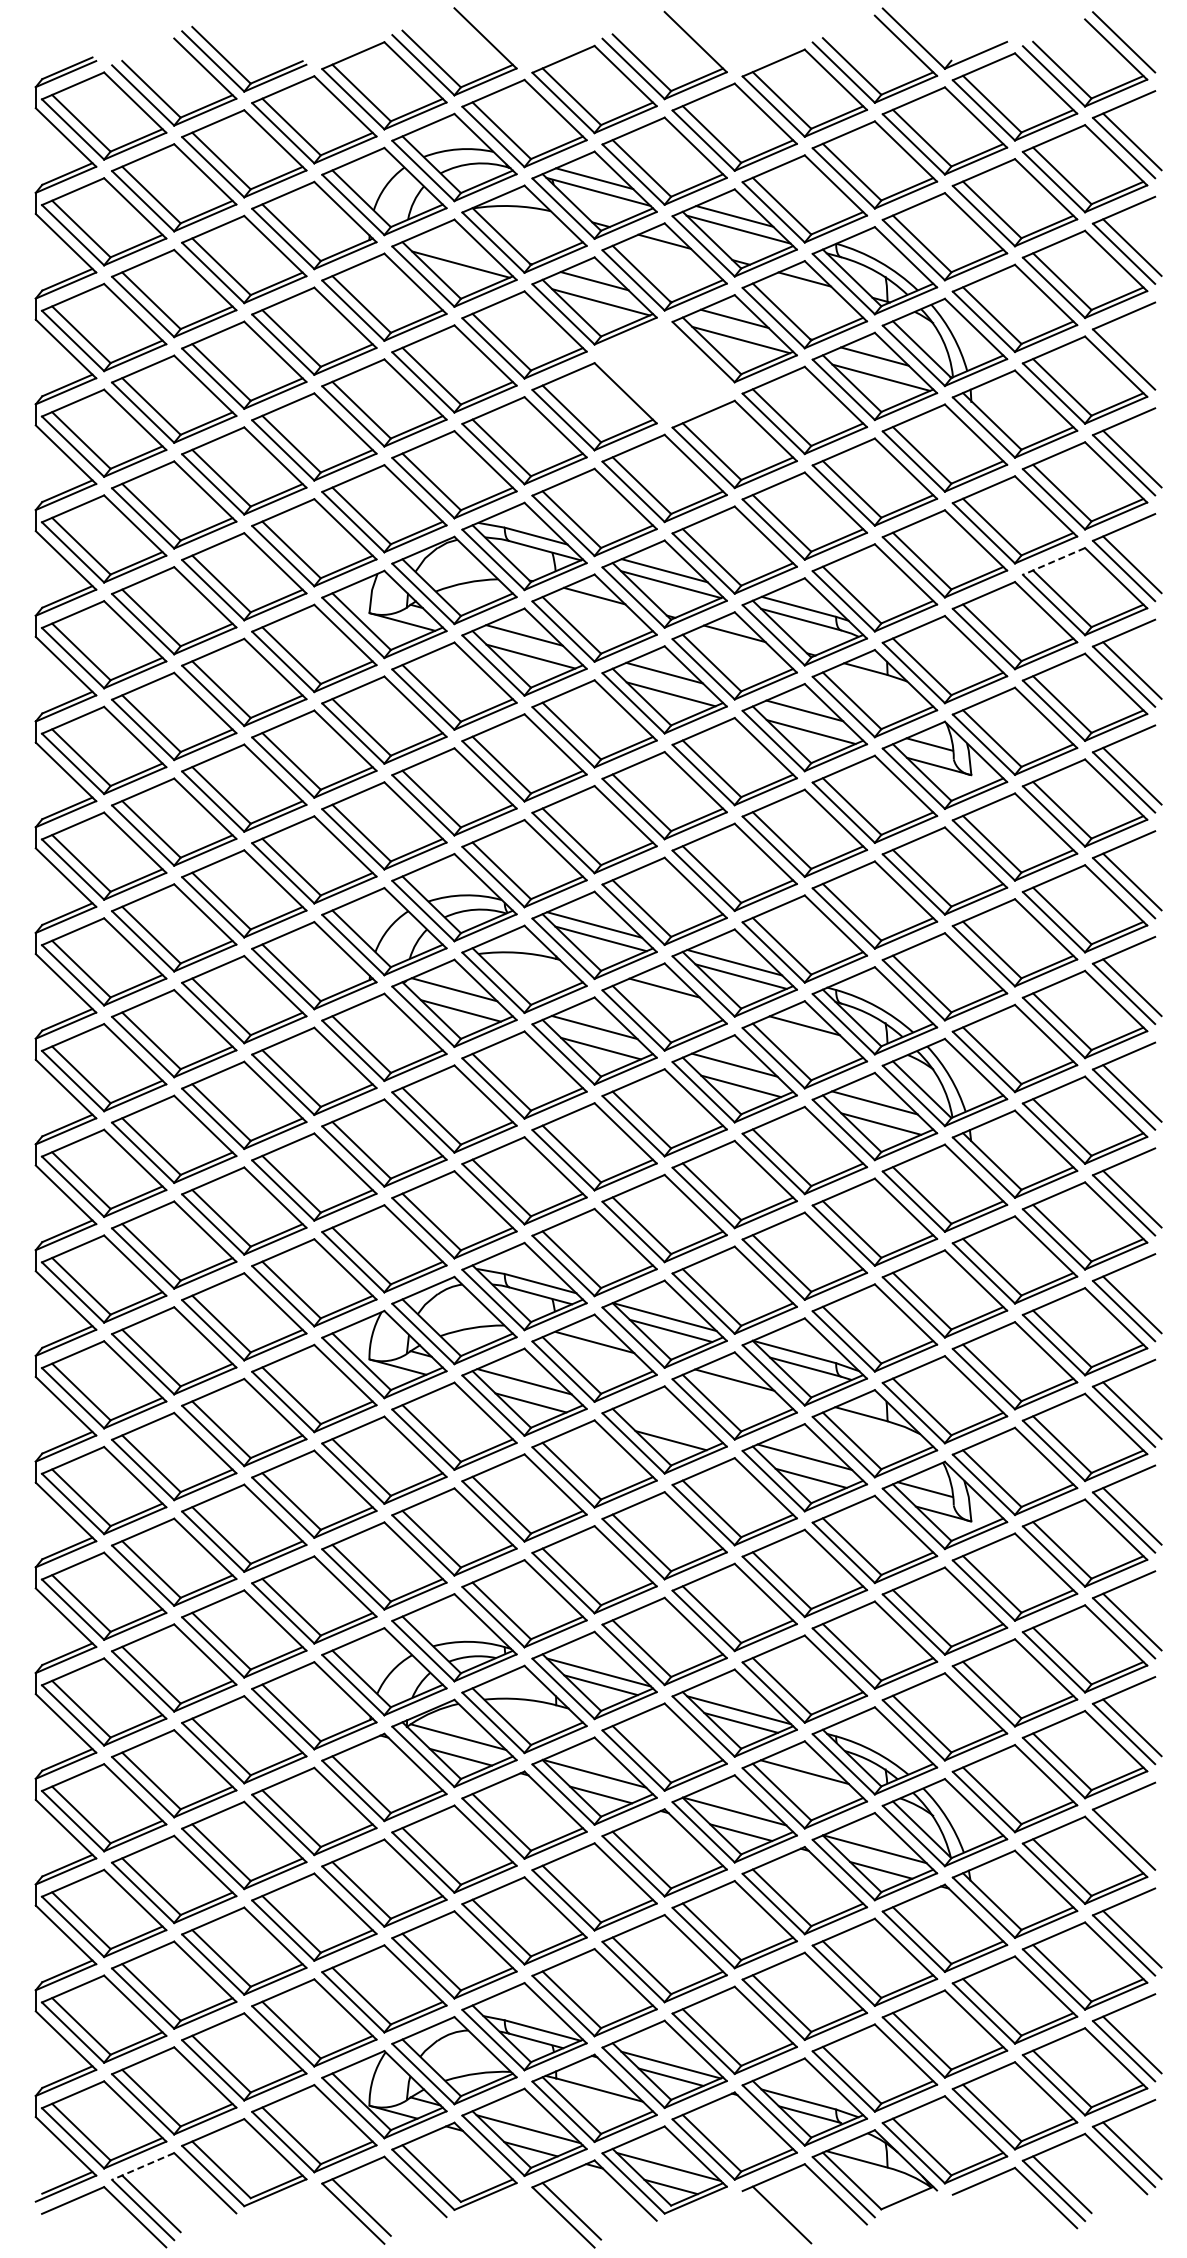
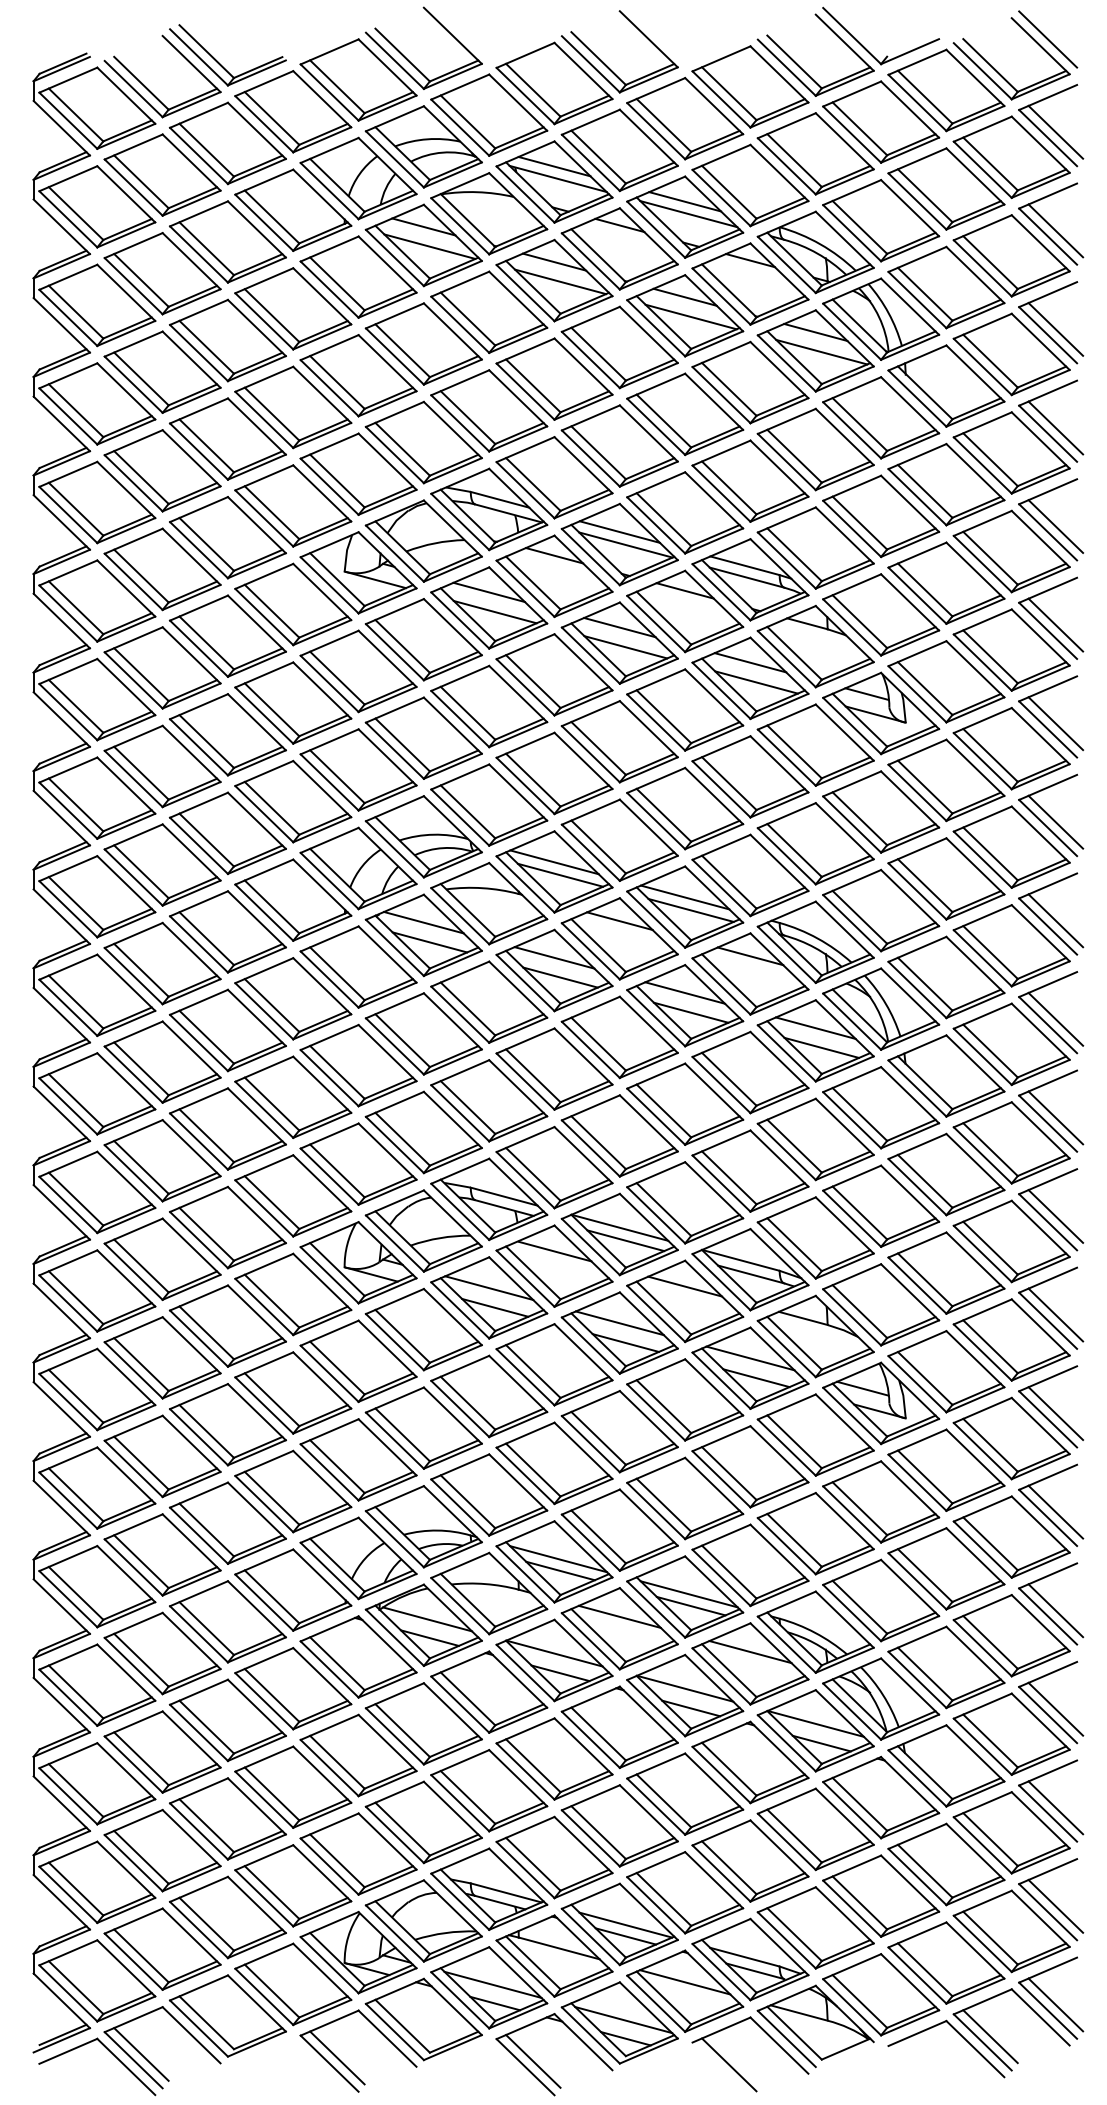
line: (454, 243) -> (423, 227), added
line: (1132, 353) -> (1055, 329), added
part: (664, 372) -> (619, 347), added
line: (1054, 561) -> (983, 523), dashed -> solid
line: (664, 1419) -> (619, 1323), added
line: (664, 1734) -> (619, 1616), added
line: (1132, 1833) -> (1055, 1709), added
line: (734, 2126) -> (684, 1982), added
line: (143, 2166) -> (134, 2019), dashed -> solid

